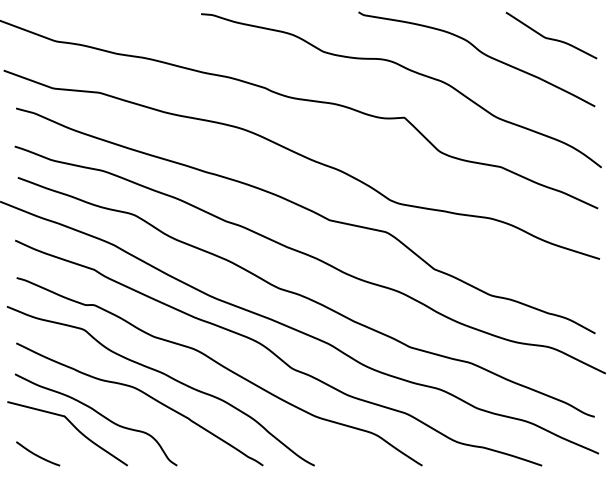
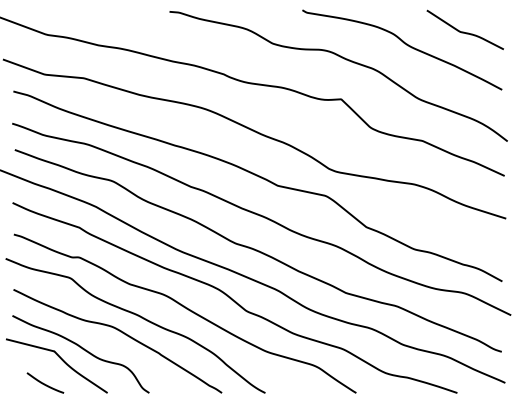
curve: (37, 454) -> (44, 383), moved

